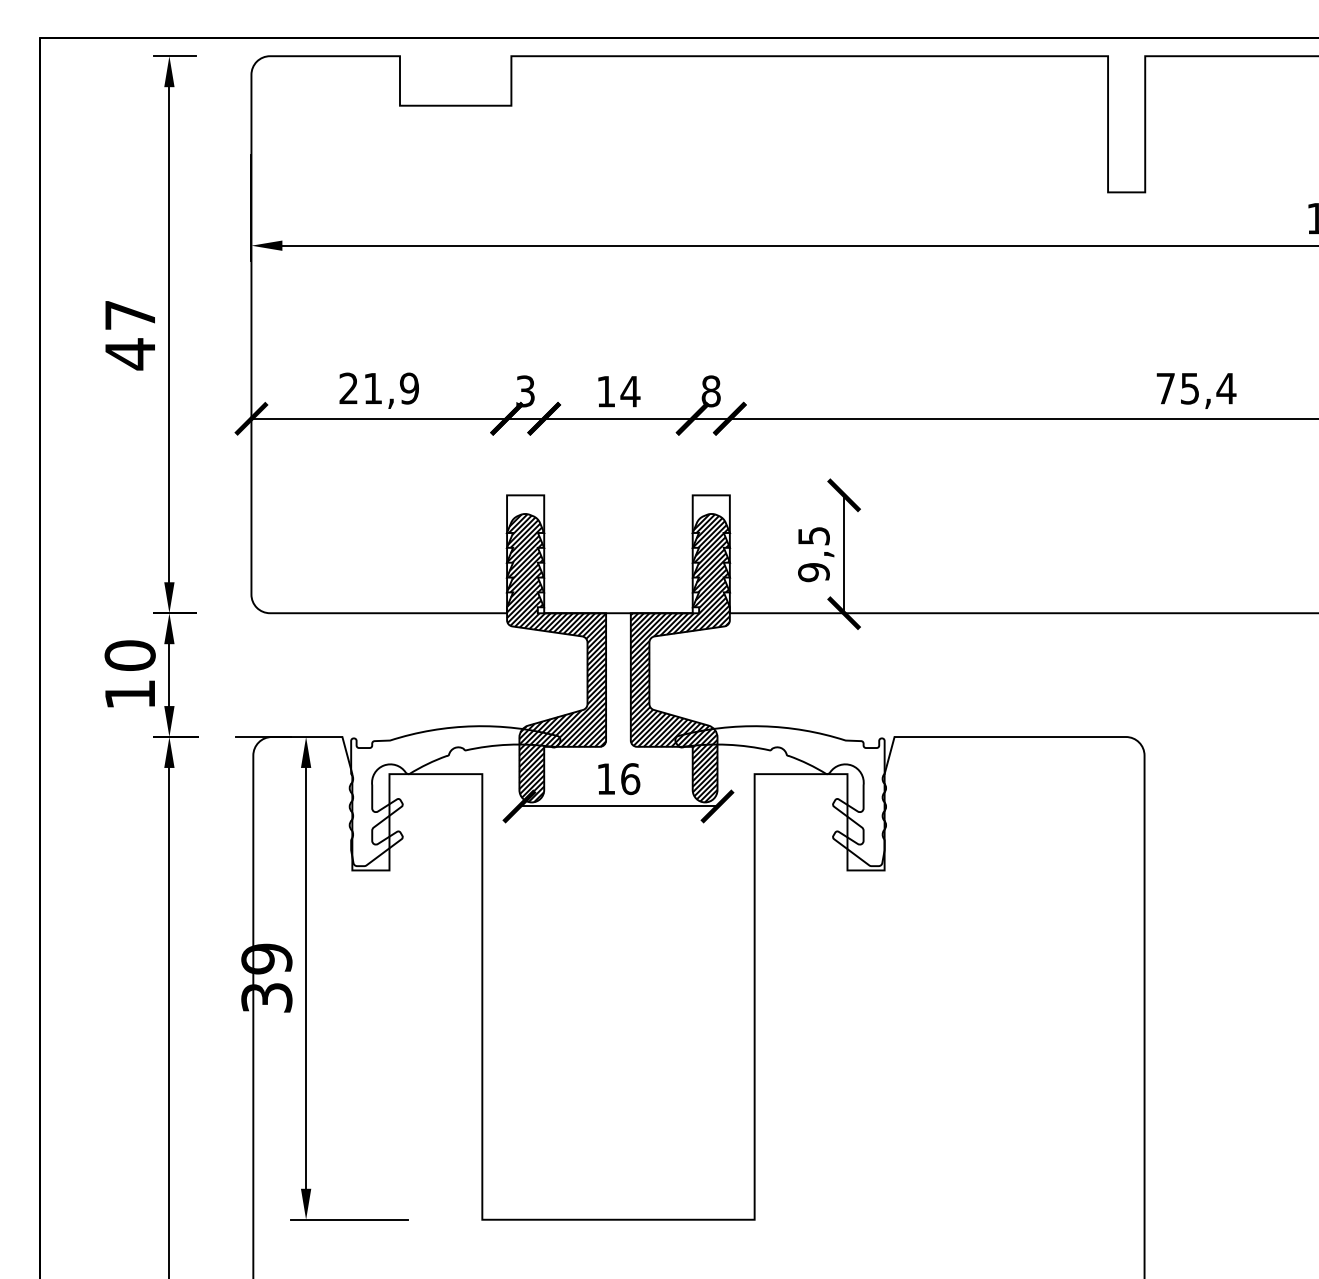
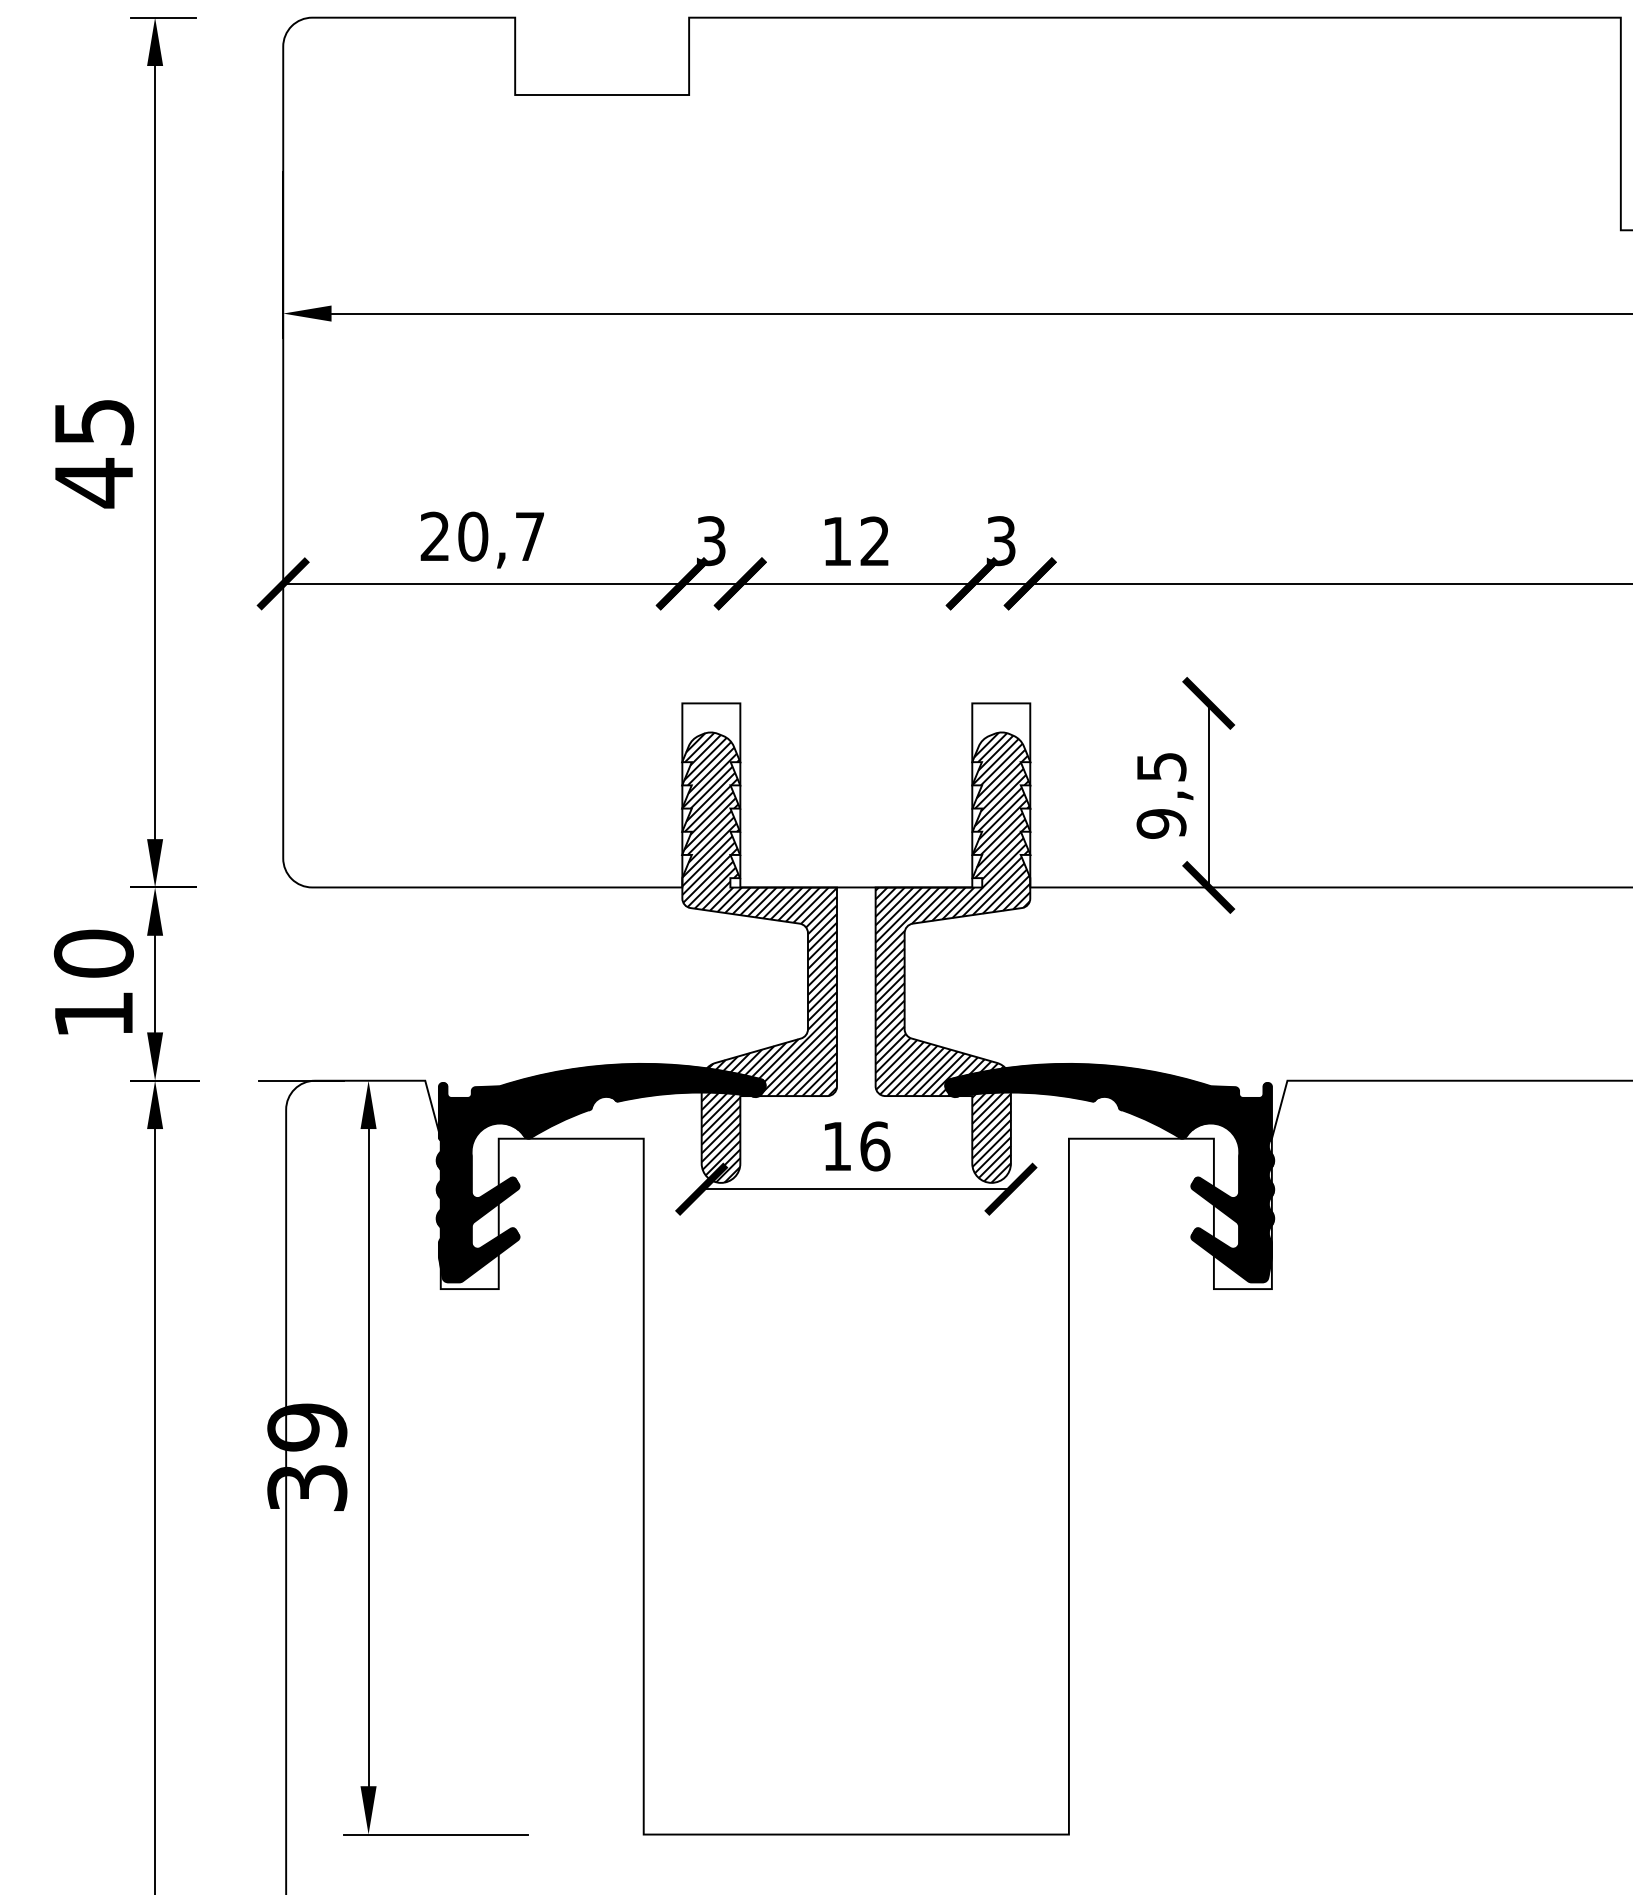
text: (130, 315) -> (94, 422), 47 -> 45
text: (390, 388) -> (500, 536), 21,9 -> 20,7
text: (630, 391) -> (875, 541), 14 -> 12
text: (710, 391) -> (1000, 541), 8 -> 3
hatch: (454, 796) -> (600, 1173), added
hatch: (780, 796) -> (1109, 1173), added

